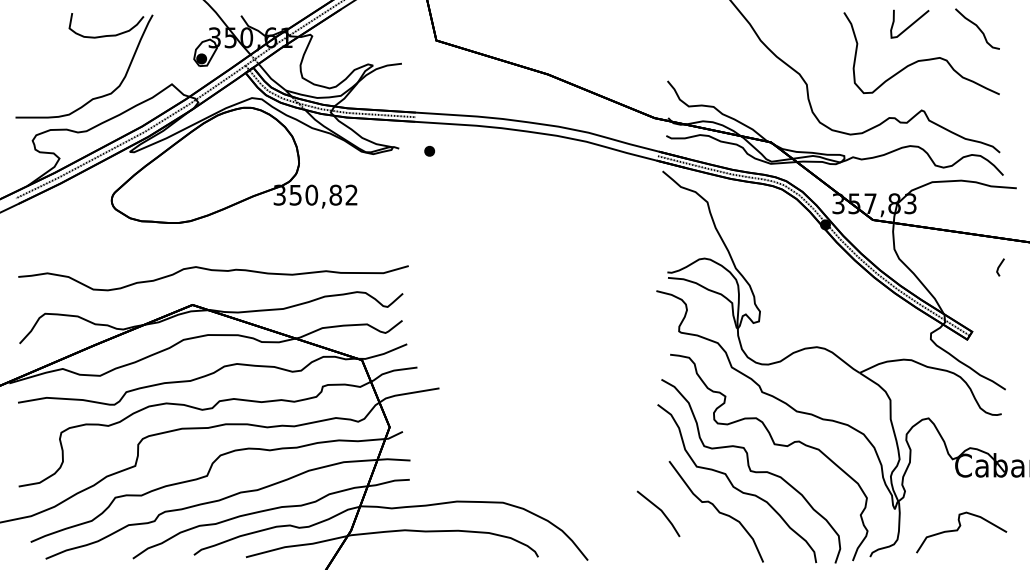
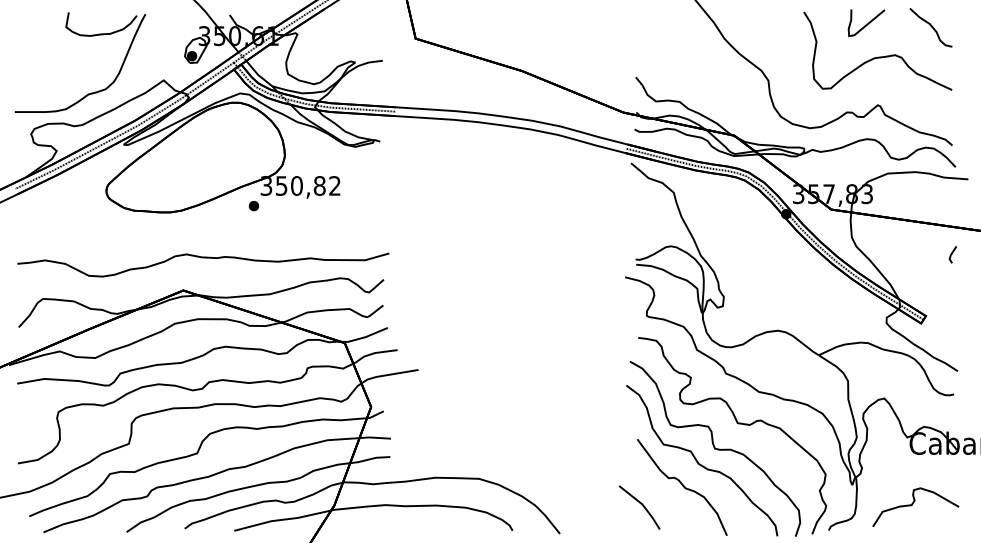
part: (429, 151) -> (253, 206), moved
part: (658, 513) -> (639, 507), moved

